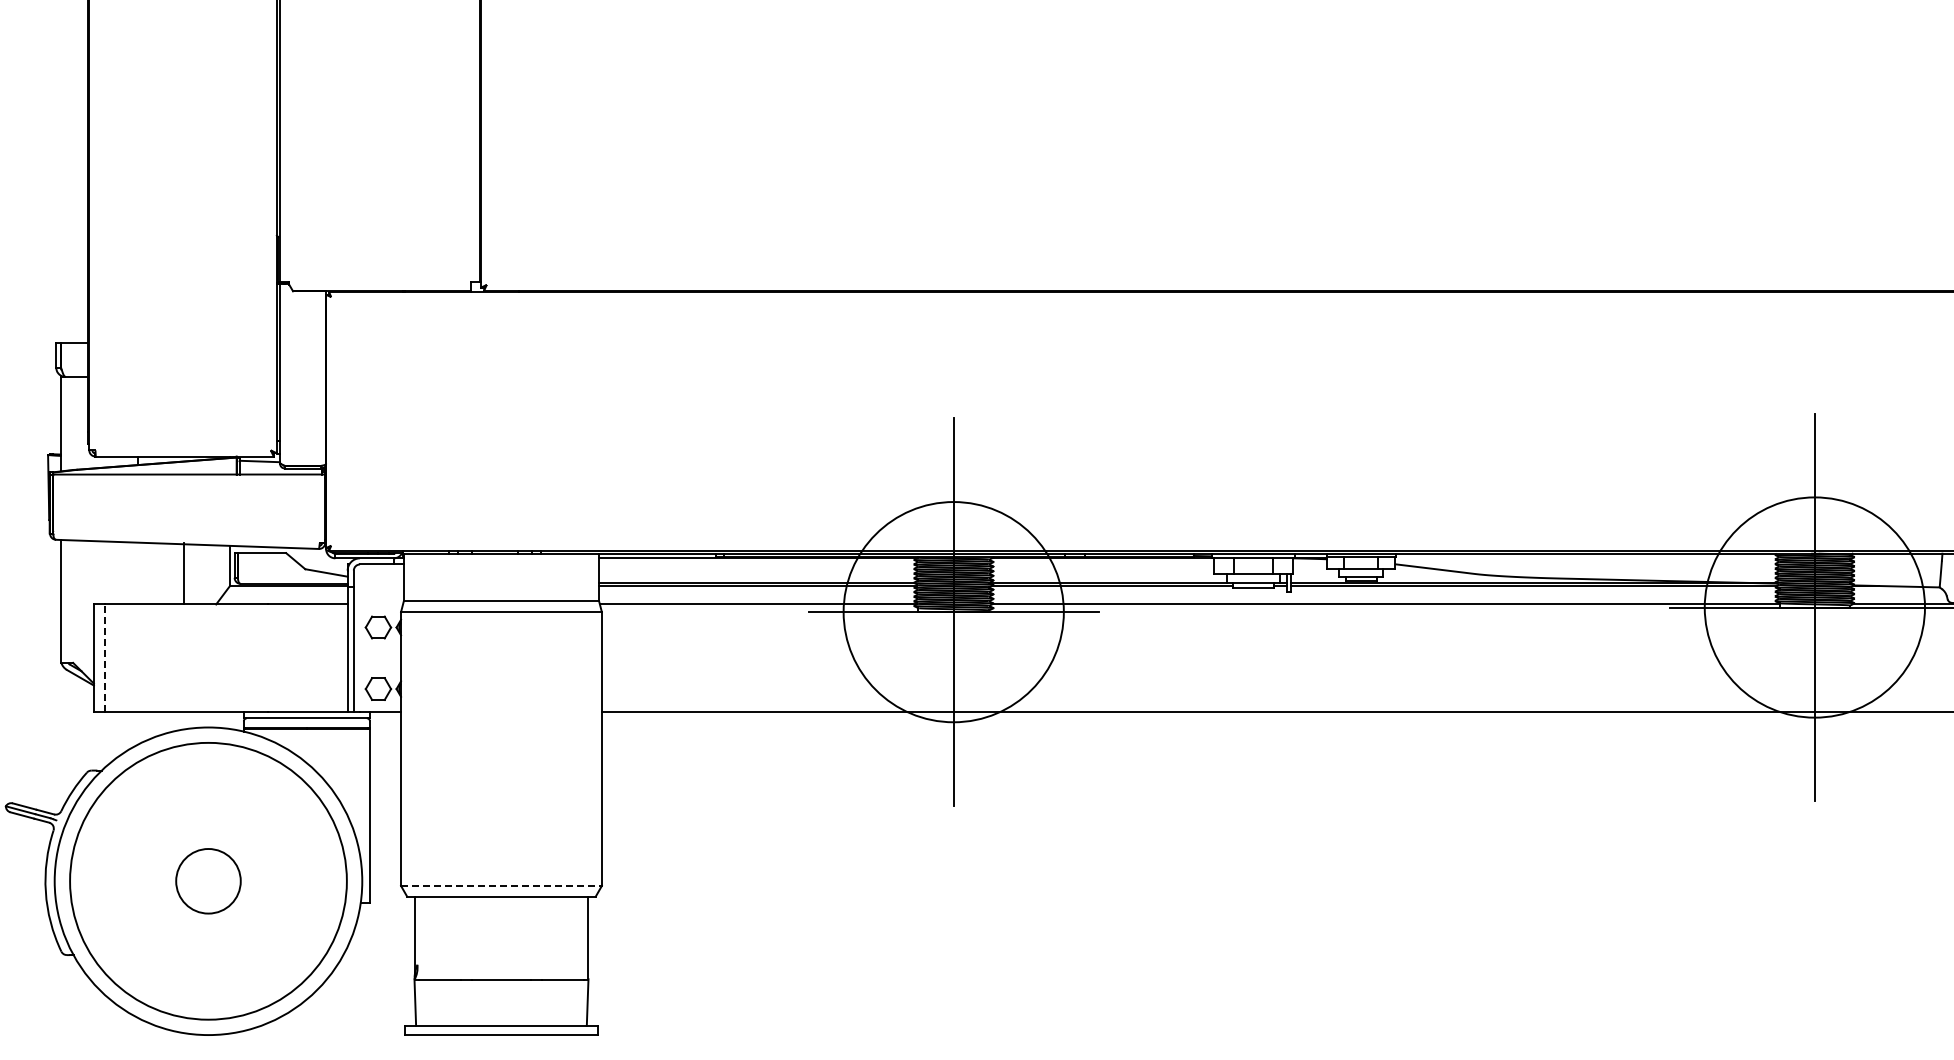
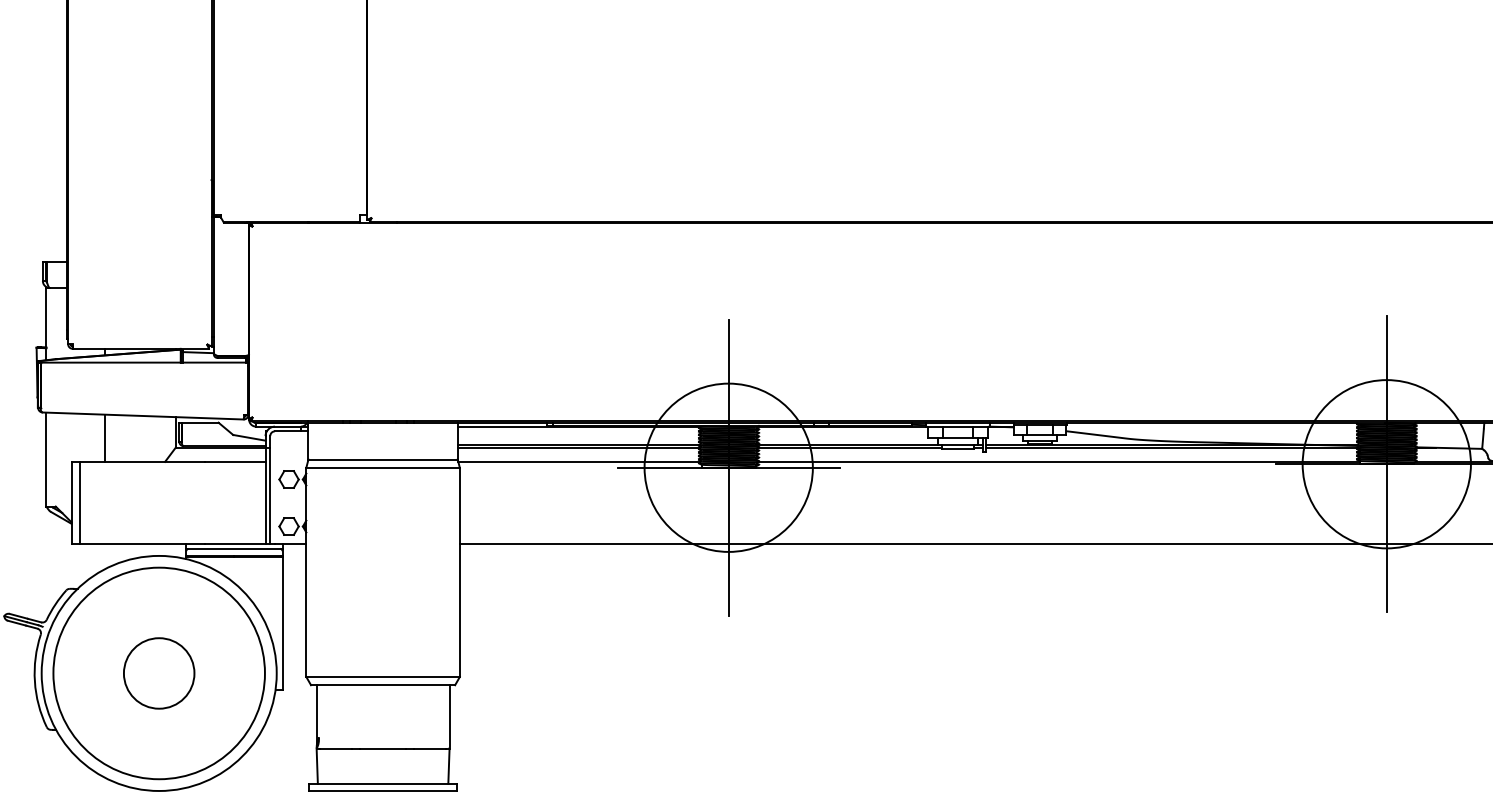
line: (183, 573) -> (104, 438), moved
line: (104, 658) -> (79, 503), dashed -> solid
circle: (208, 881) -> (159, 673), size x1.43
line: (501, 885) -> (383, 676), dashed -> solid

